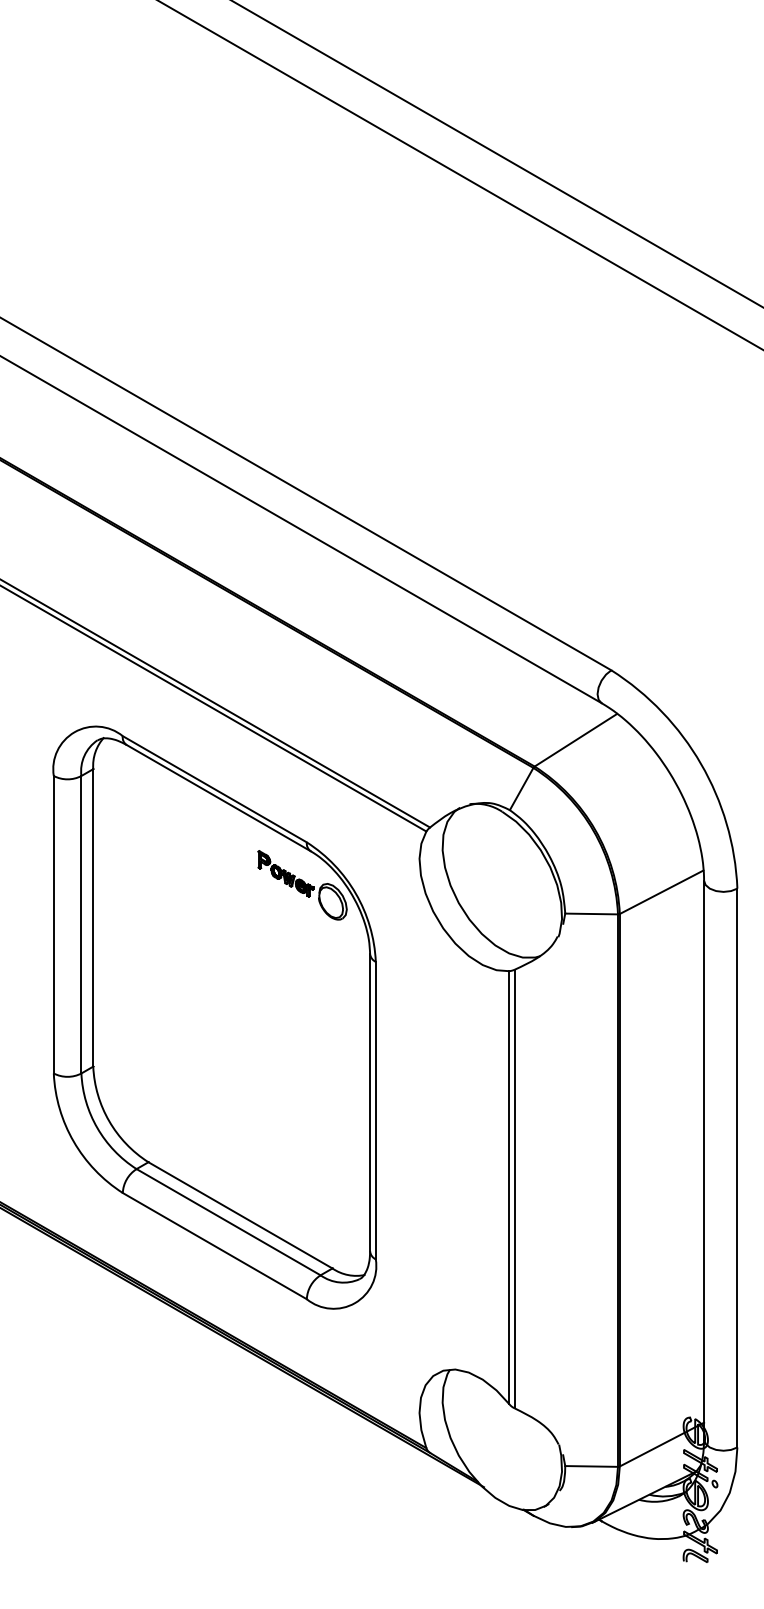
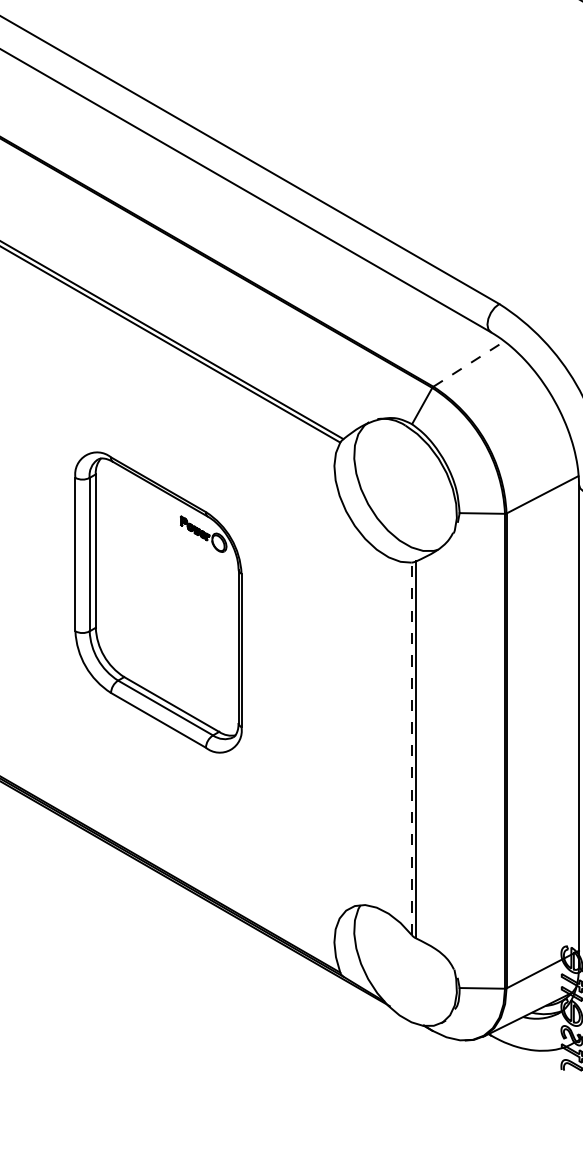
line: (575, 740) -> (468, 364), solid -> dashed
part: (214, 1017) -> (158, 602), size x0.6
line: (509, 1187) -> (411, 748), solid -> dashed

